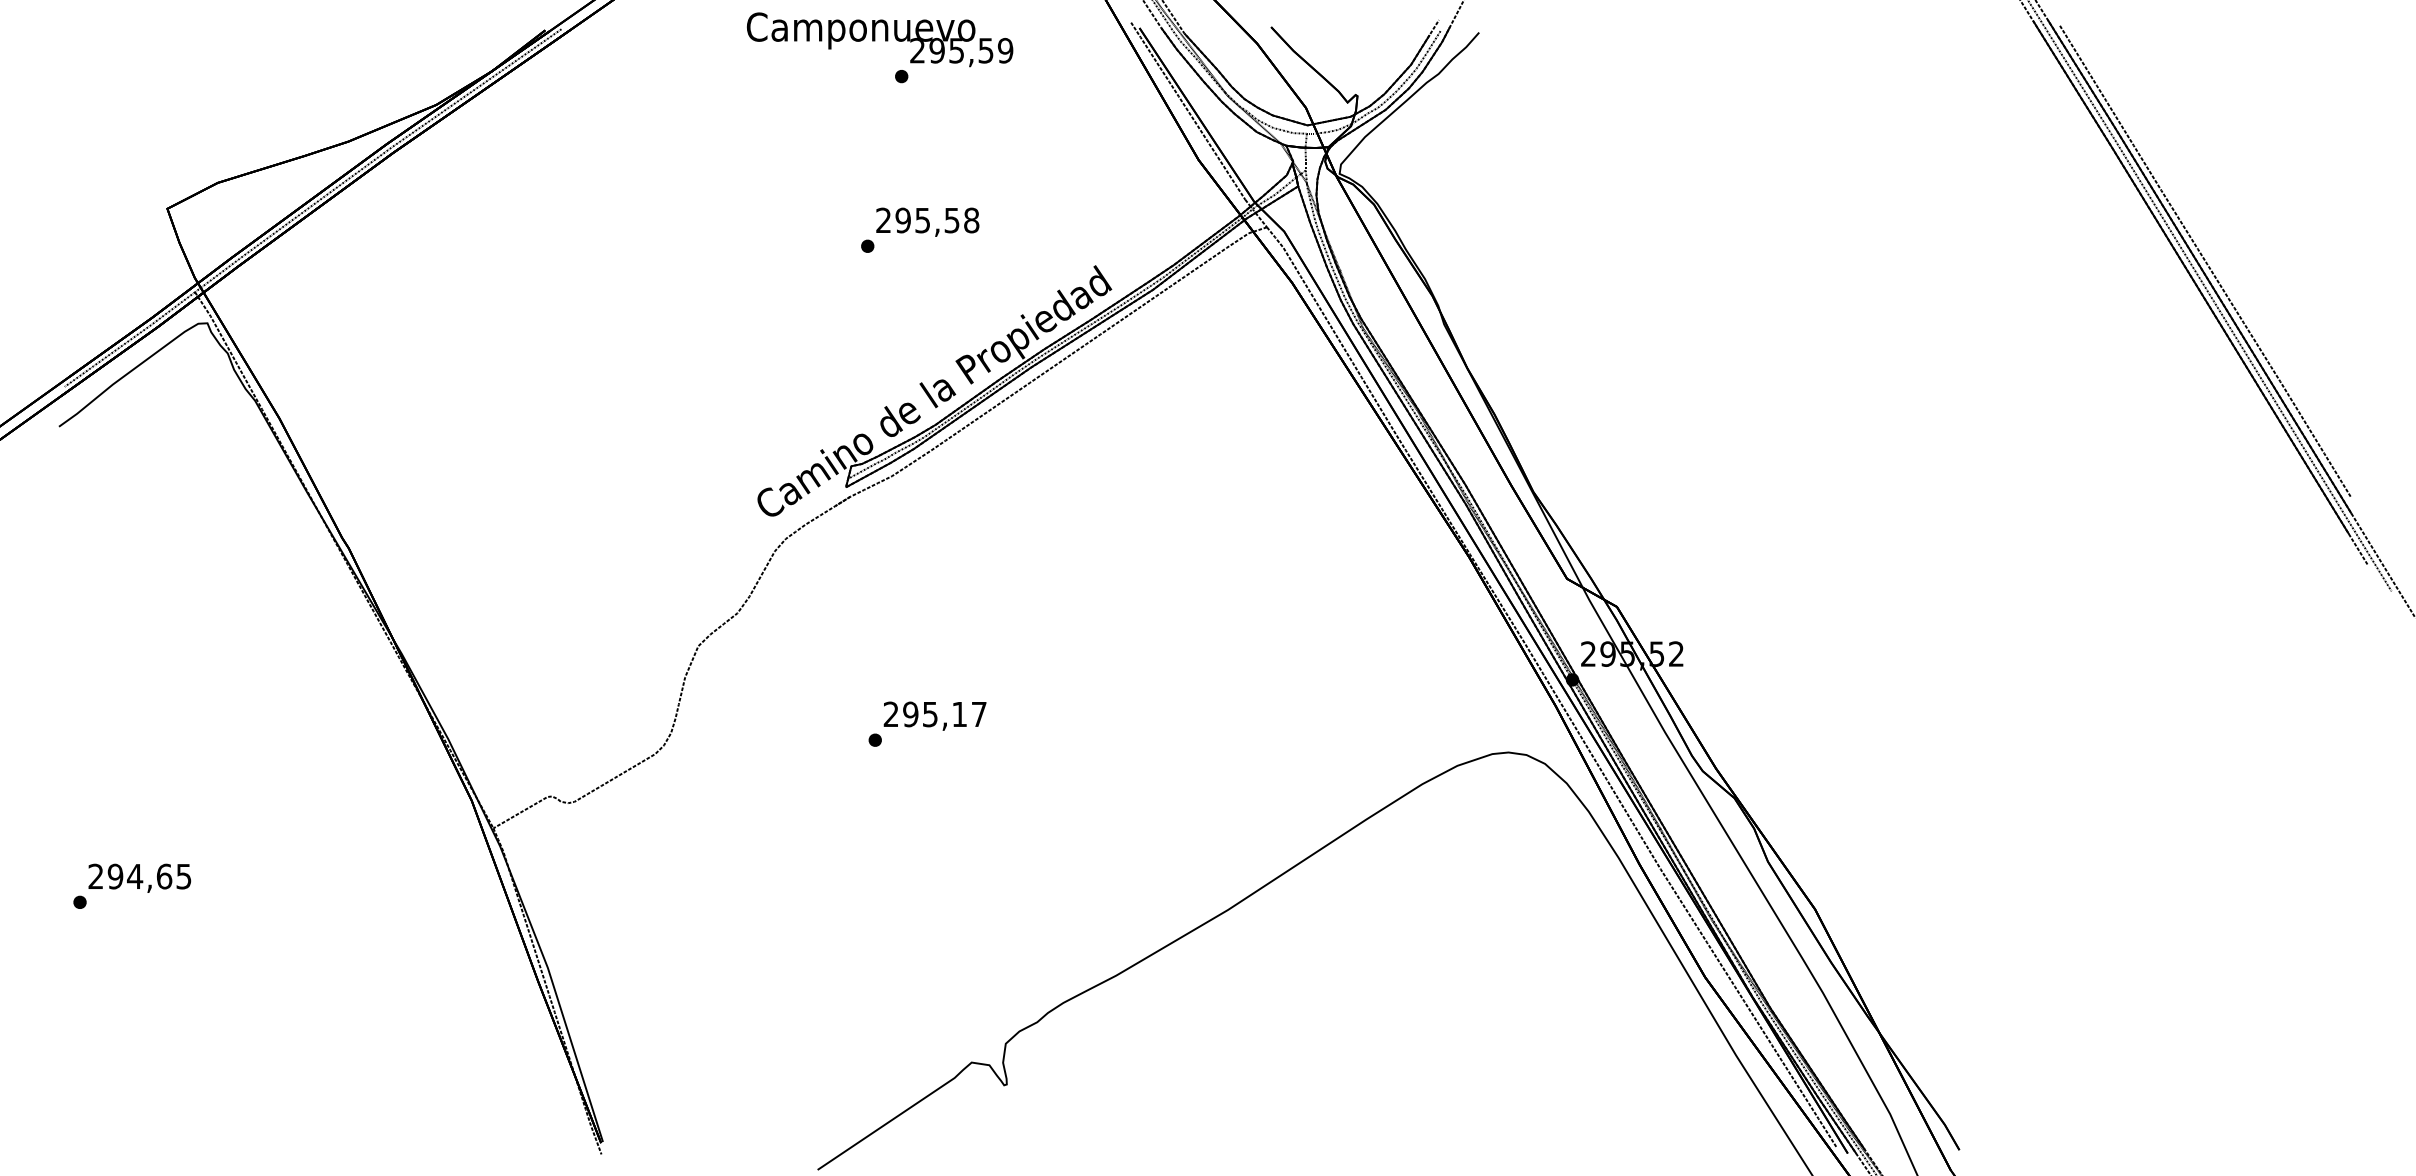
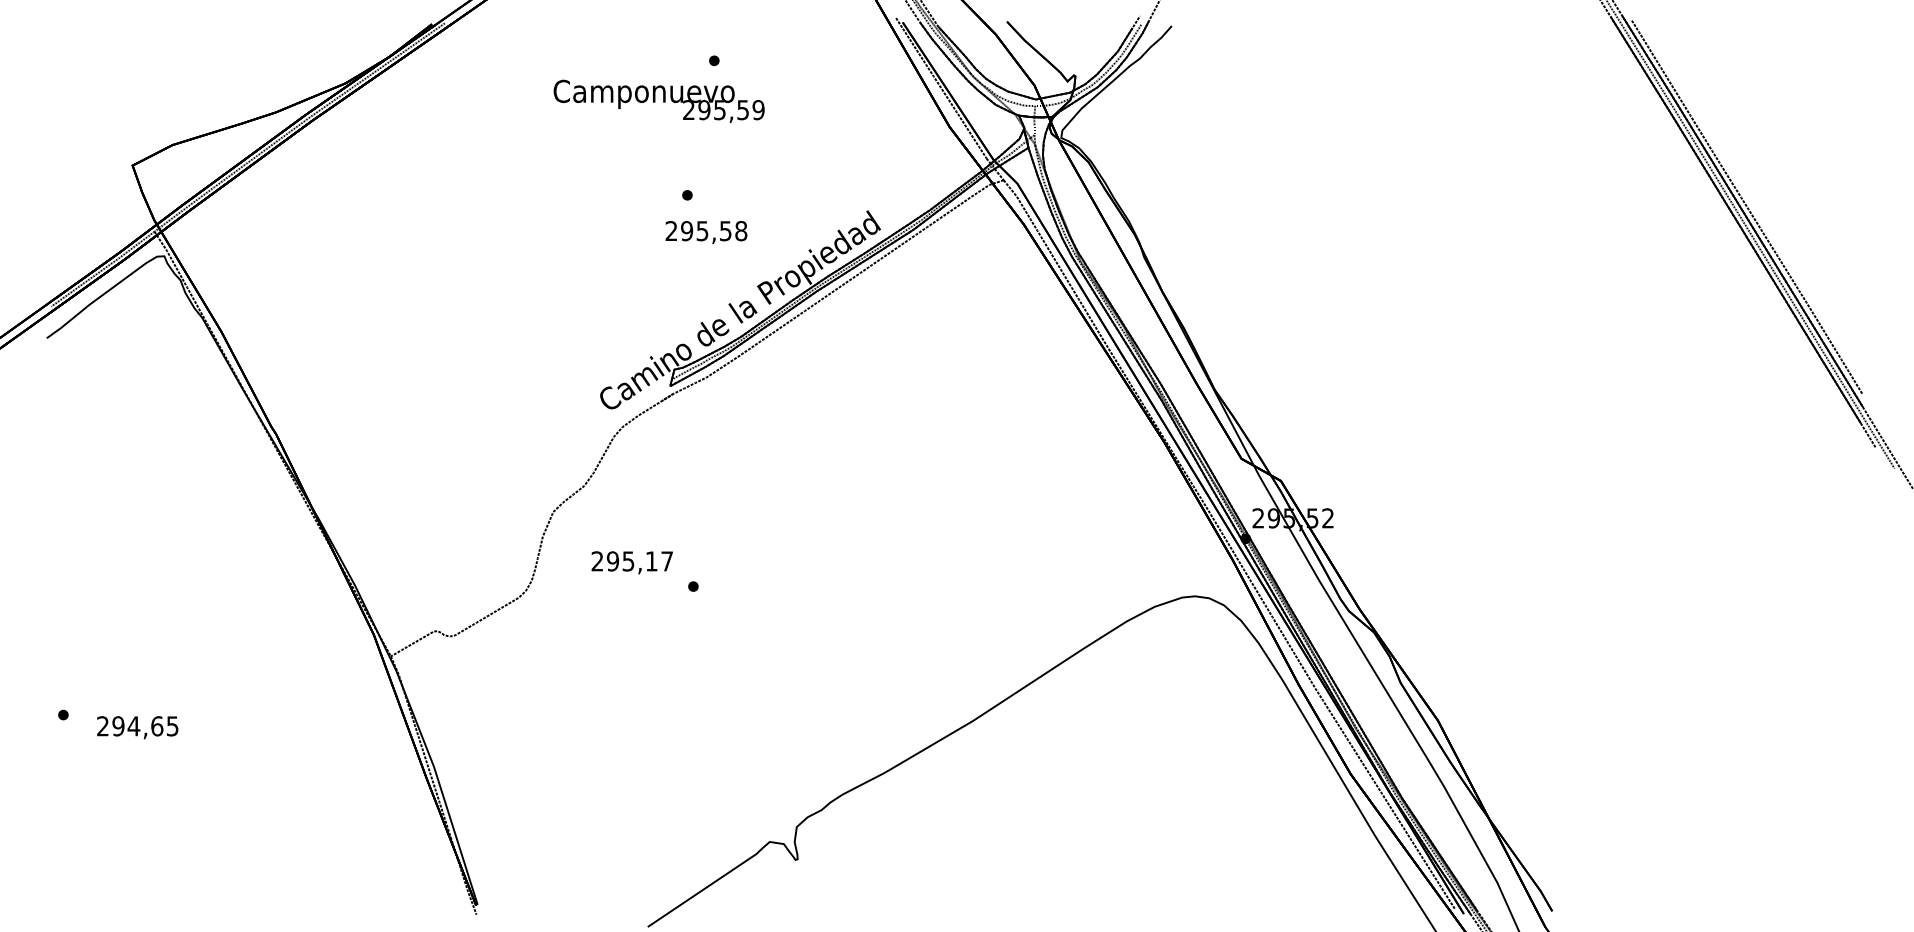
text: (880, 39) -> (659, 101), moved
text: (927, 221) -> (706, 231), moved
text: (934, 715) -> (631, 562), moved
text: (139, 877) -> (137, 727), moved

